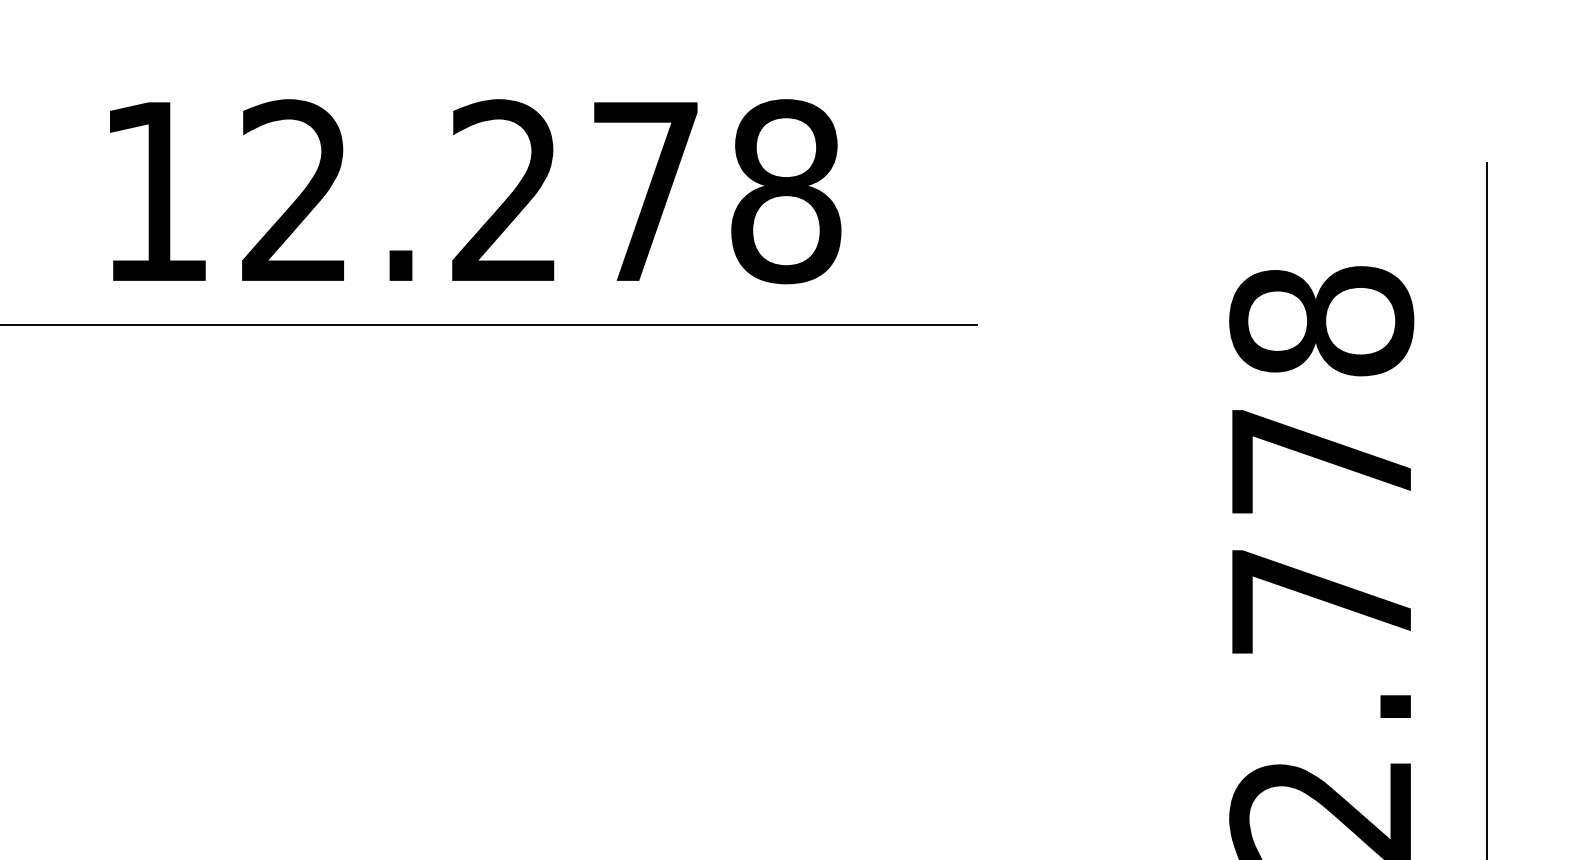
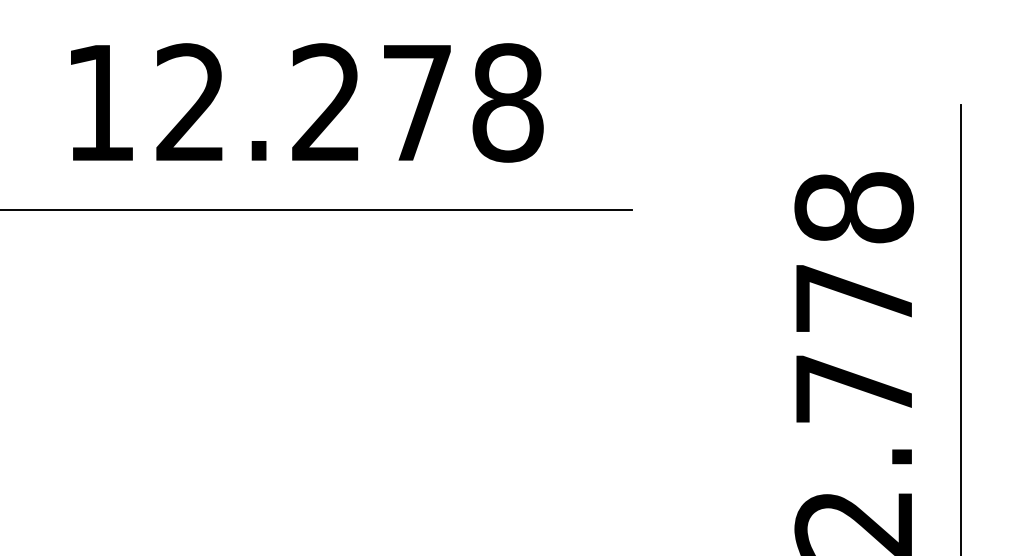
text: (475, 190) -> (307, 102), moved

